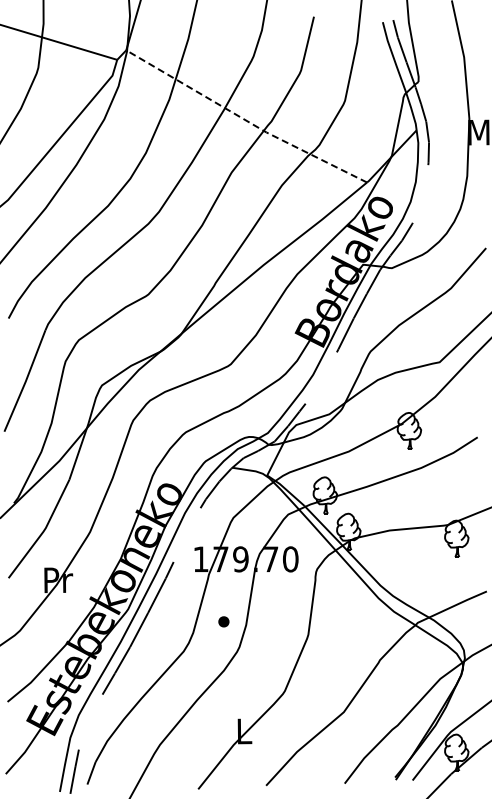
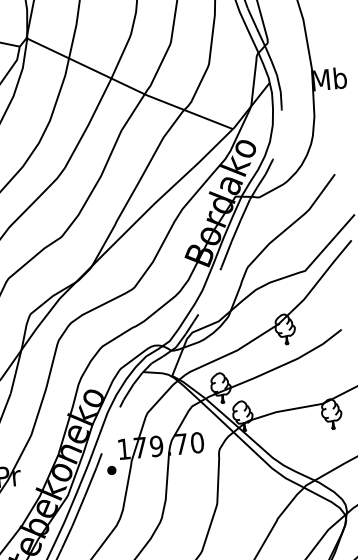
line: (245, 119) -> (128, 86), dashed -> solid
part: (223, 621) -> (111, 470), moved

